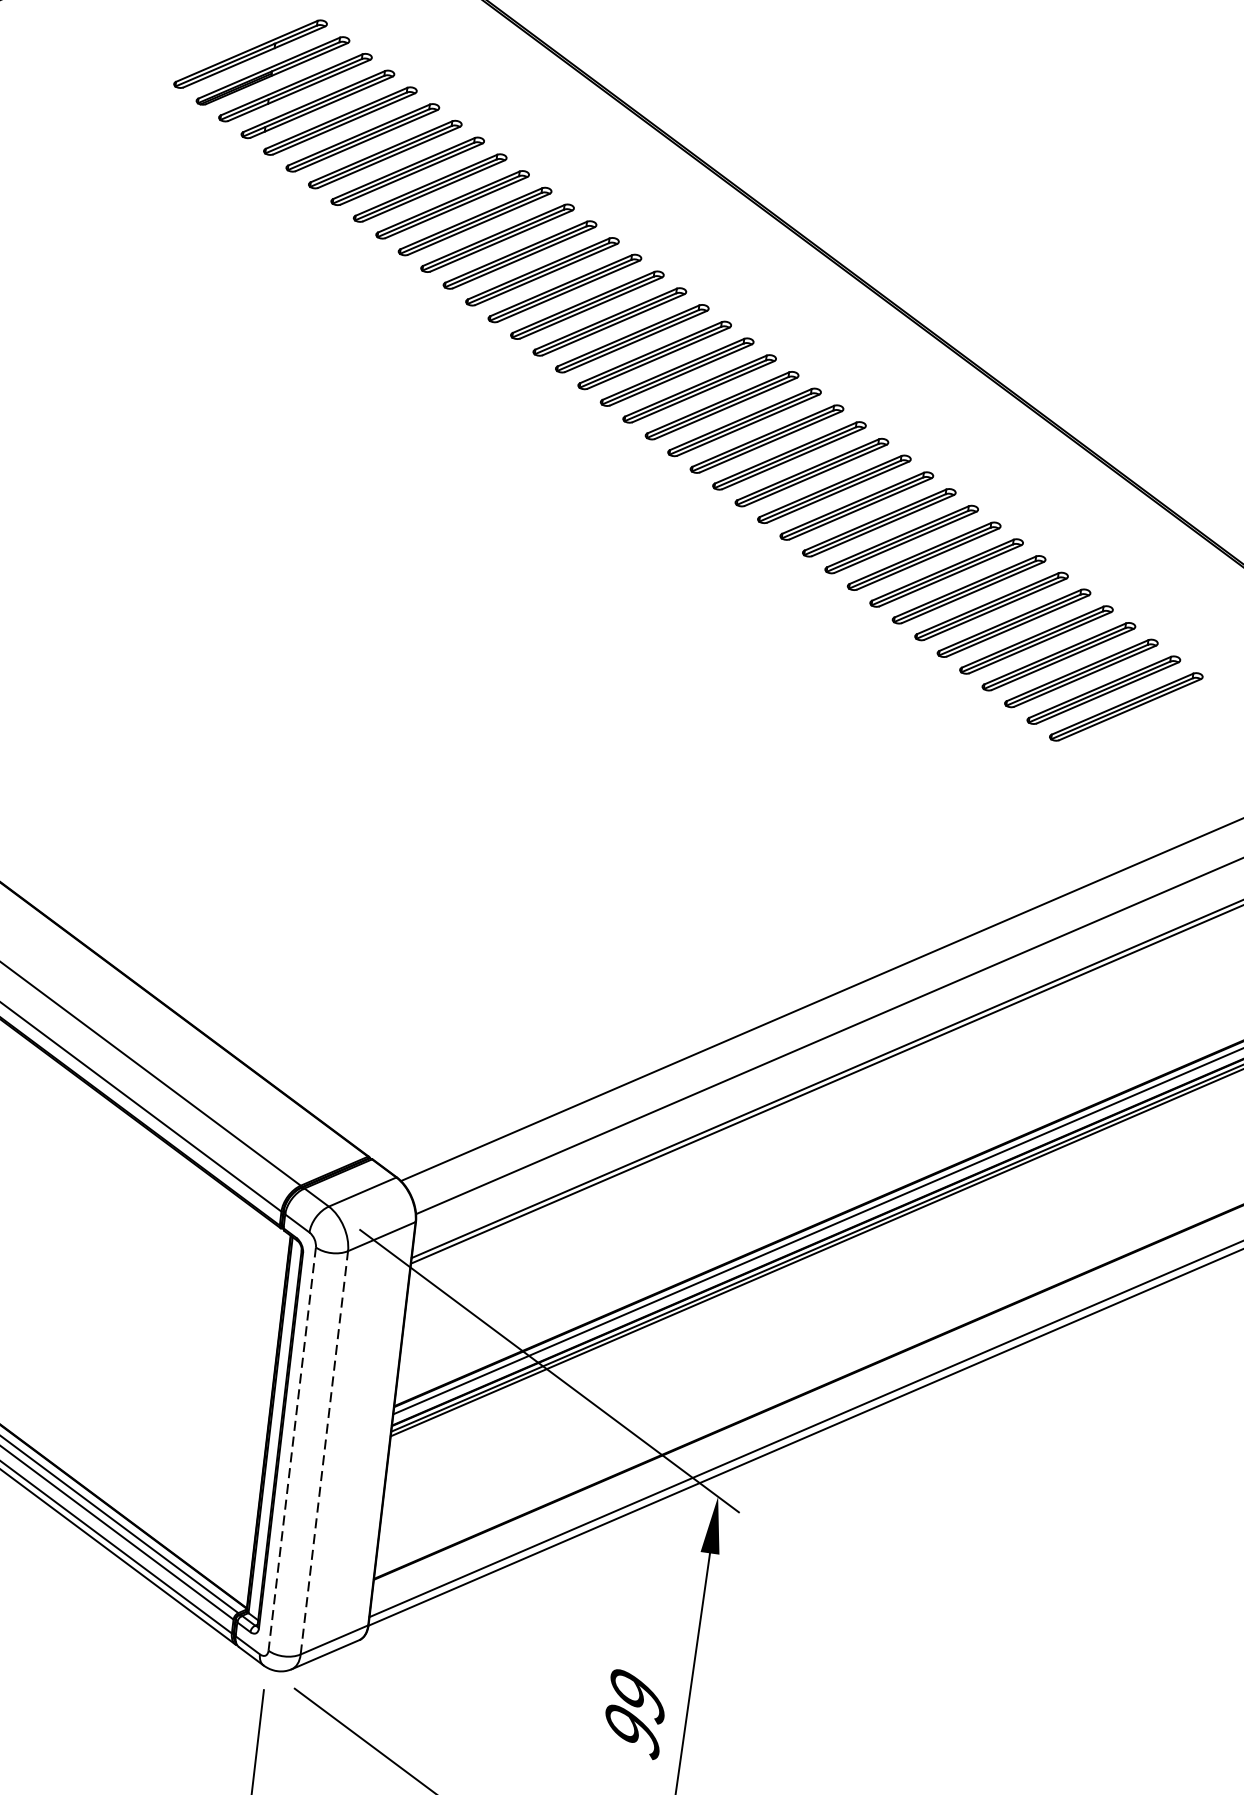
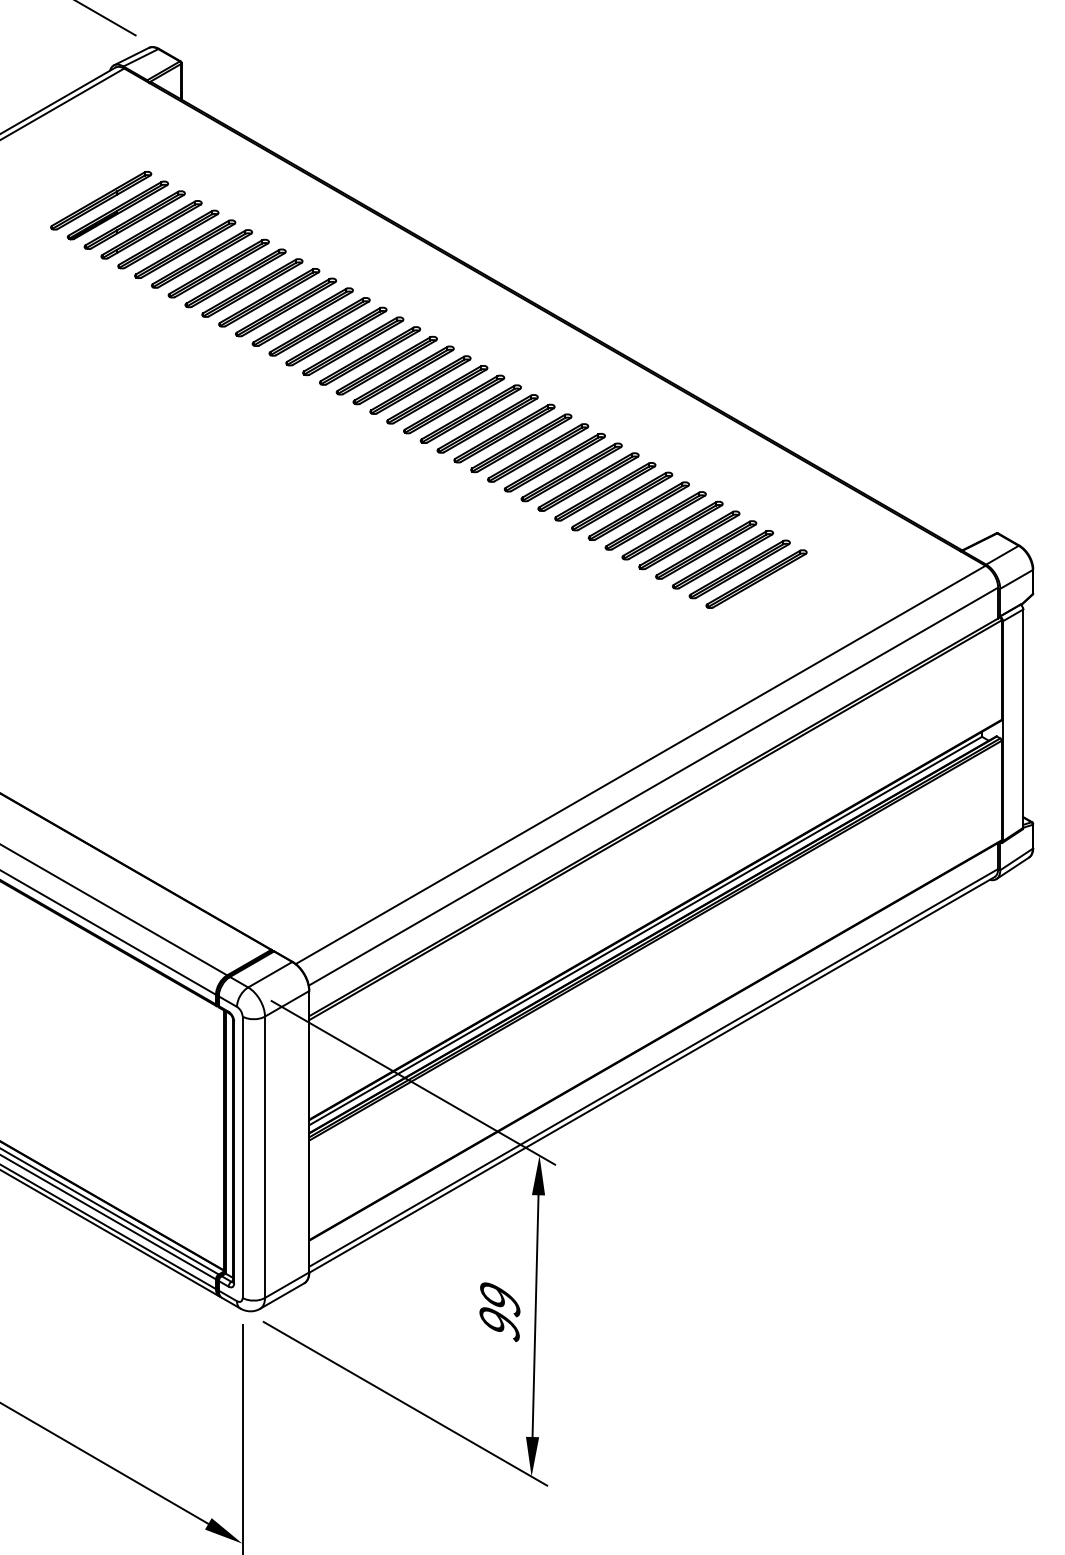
line: (292, 1449) -> (242, 1157), dashed -> solid
line: (325, 1453) -> (265, 1157), dashed -> solid

